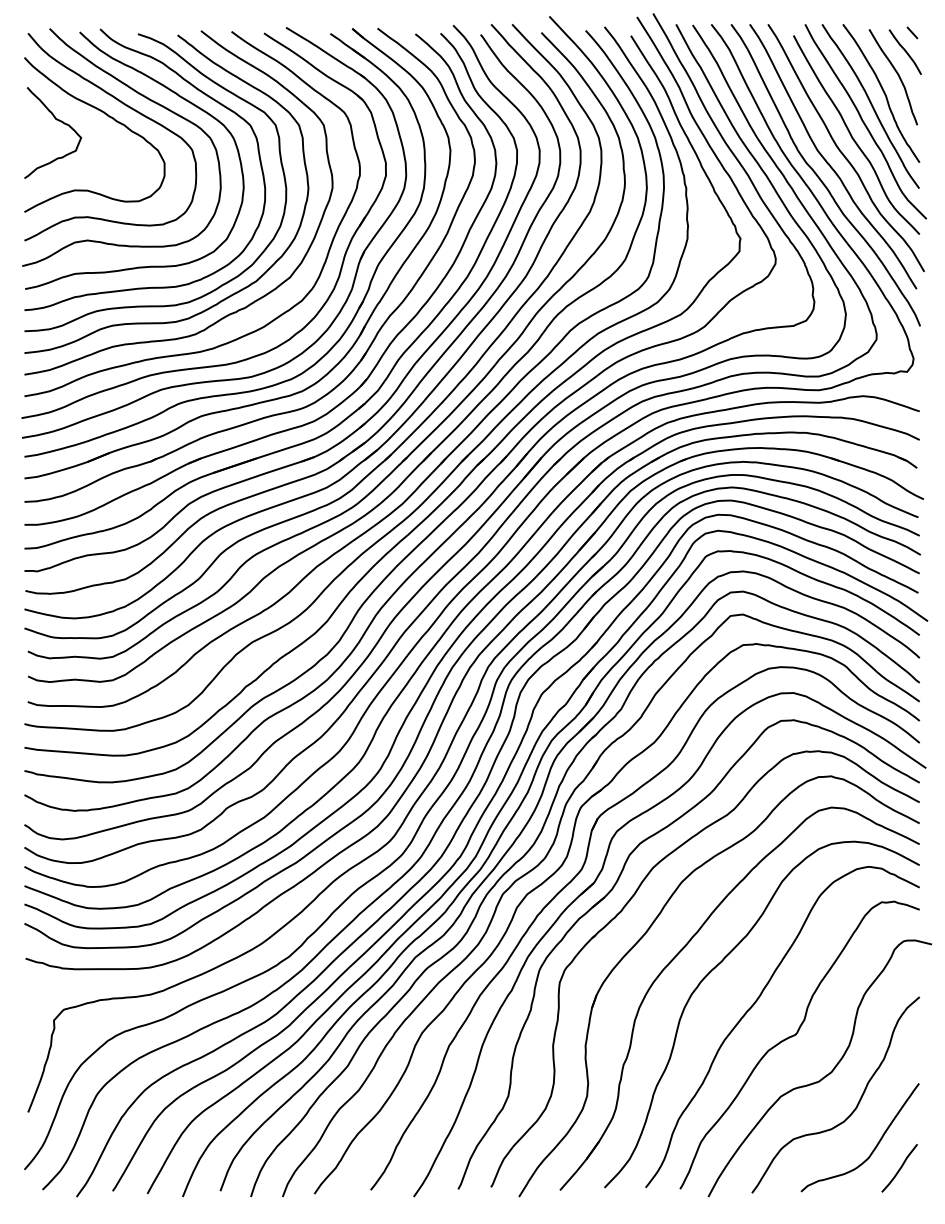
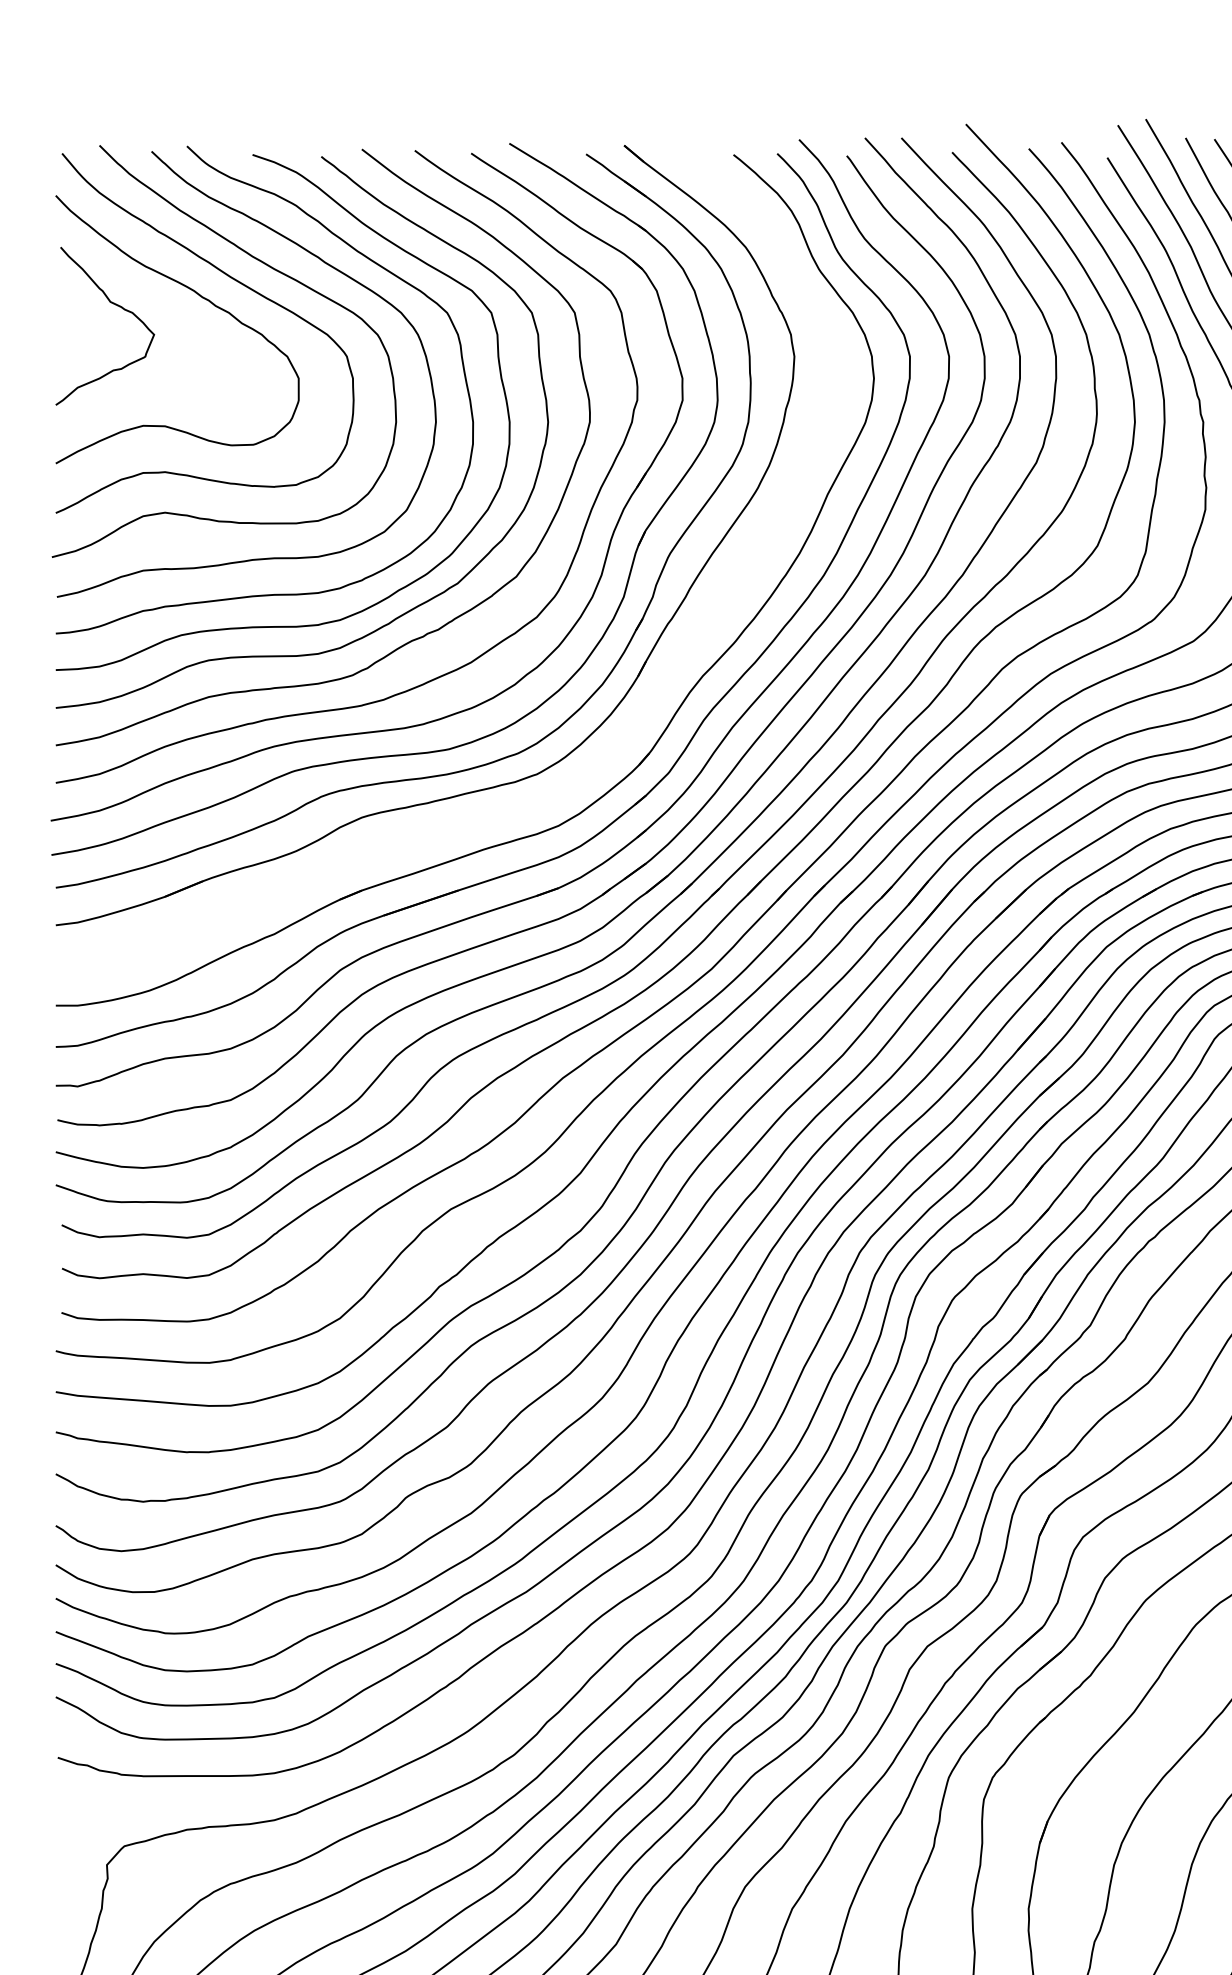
part: (376, 332) -> (666, 672), removed

